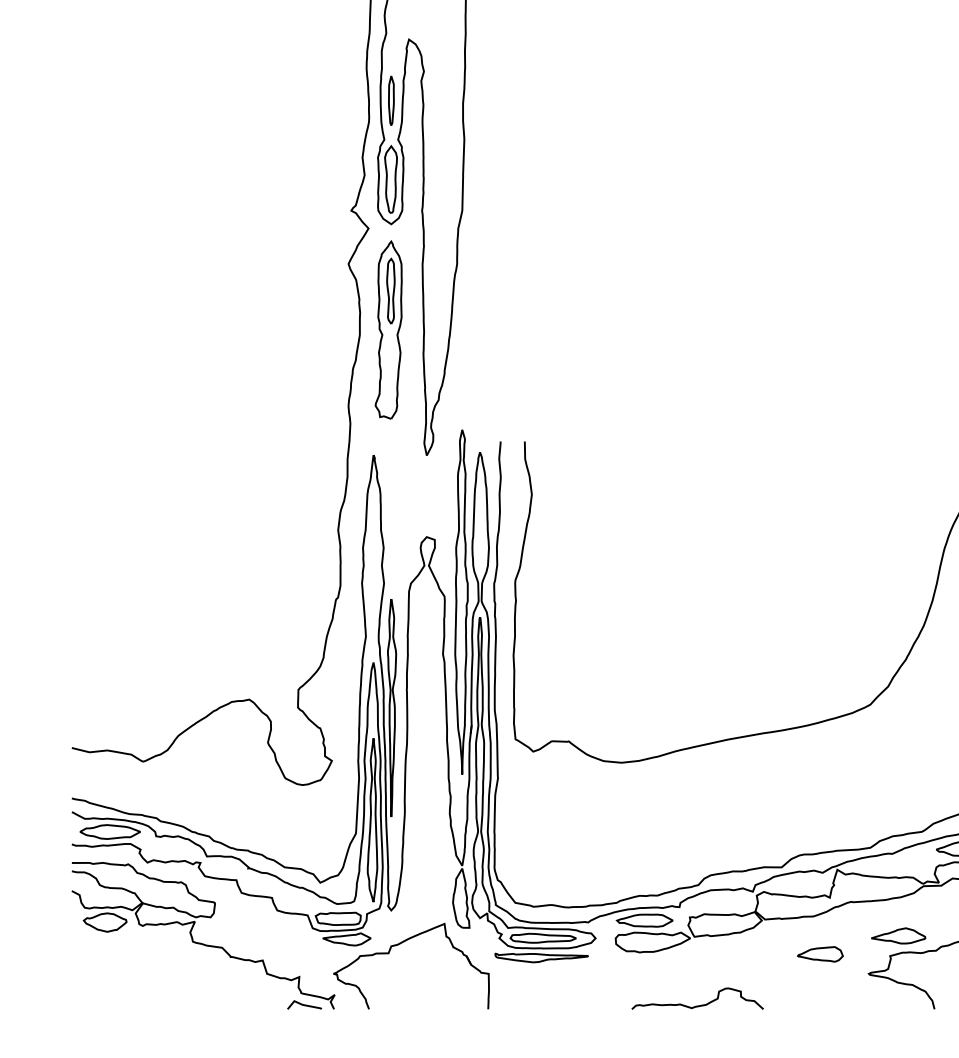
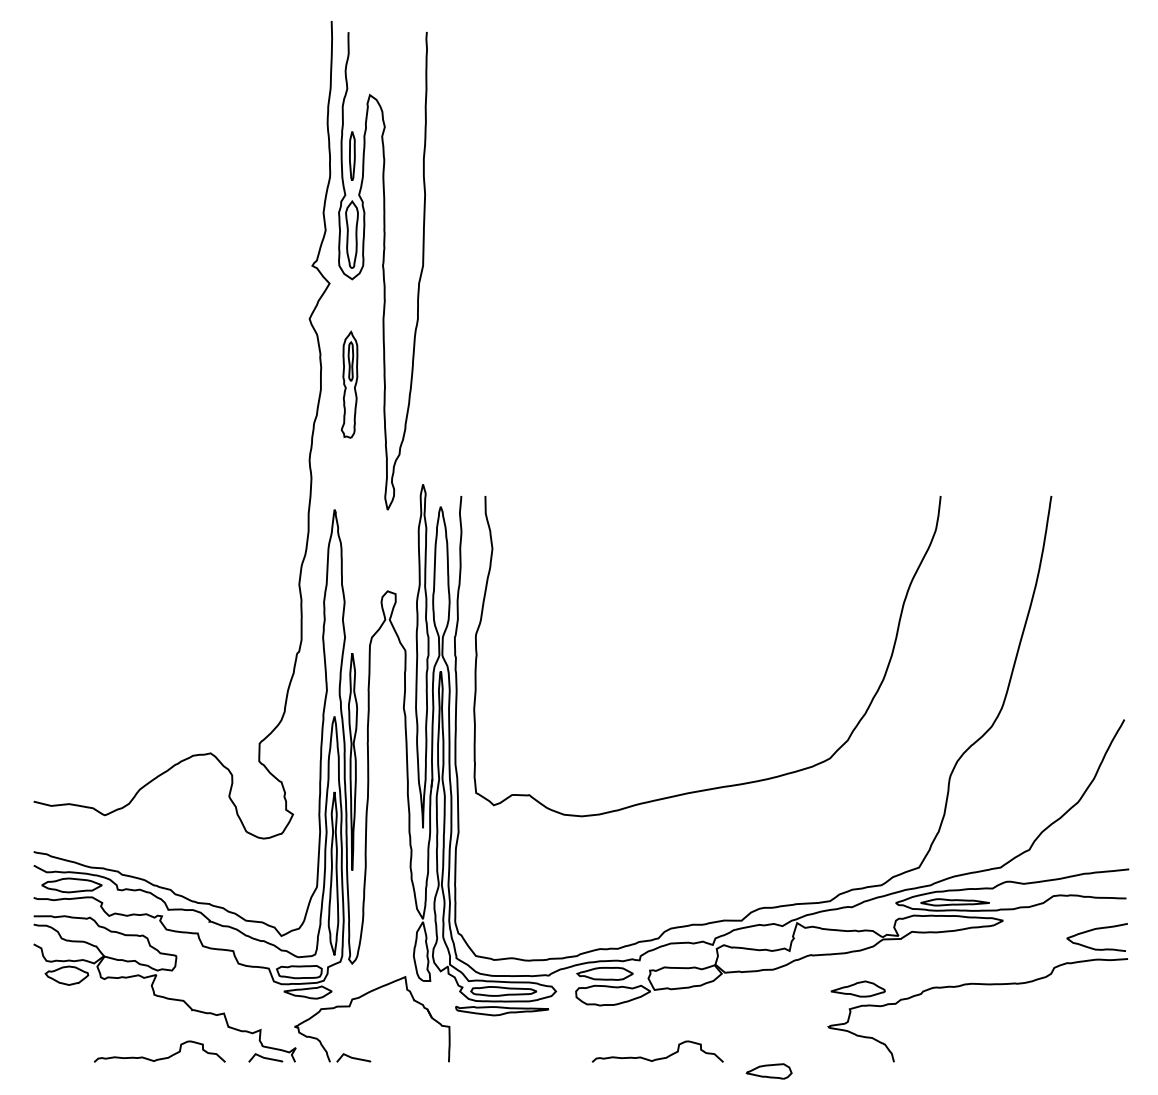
part: (388, 329) -> (349, 384), size x0.6
part: (819, 954) -> (768, 1071), moved
curve: (392, 1004) -> (353, 1057), added
curve: (198, 1005) -> (159, 1058), added

